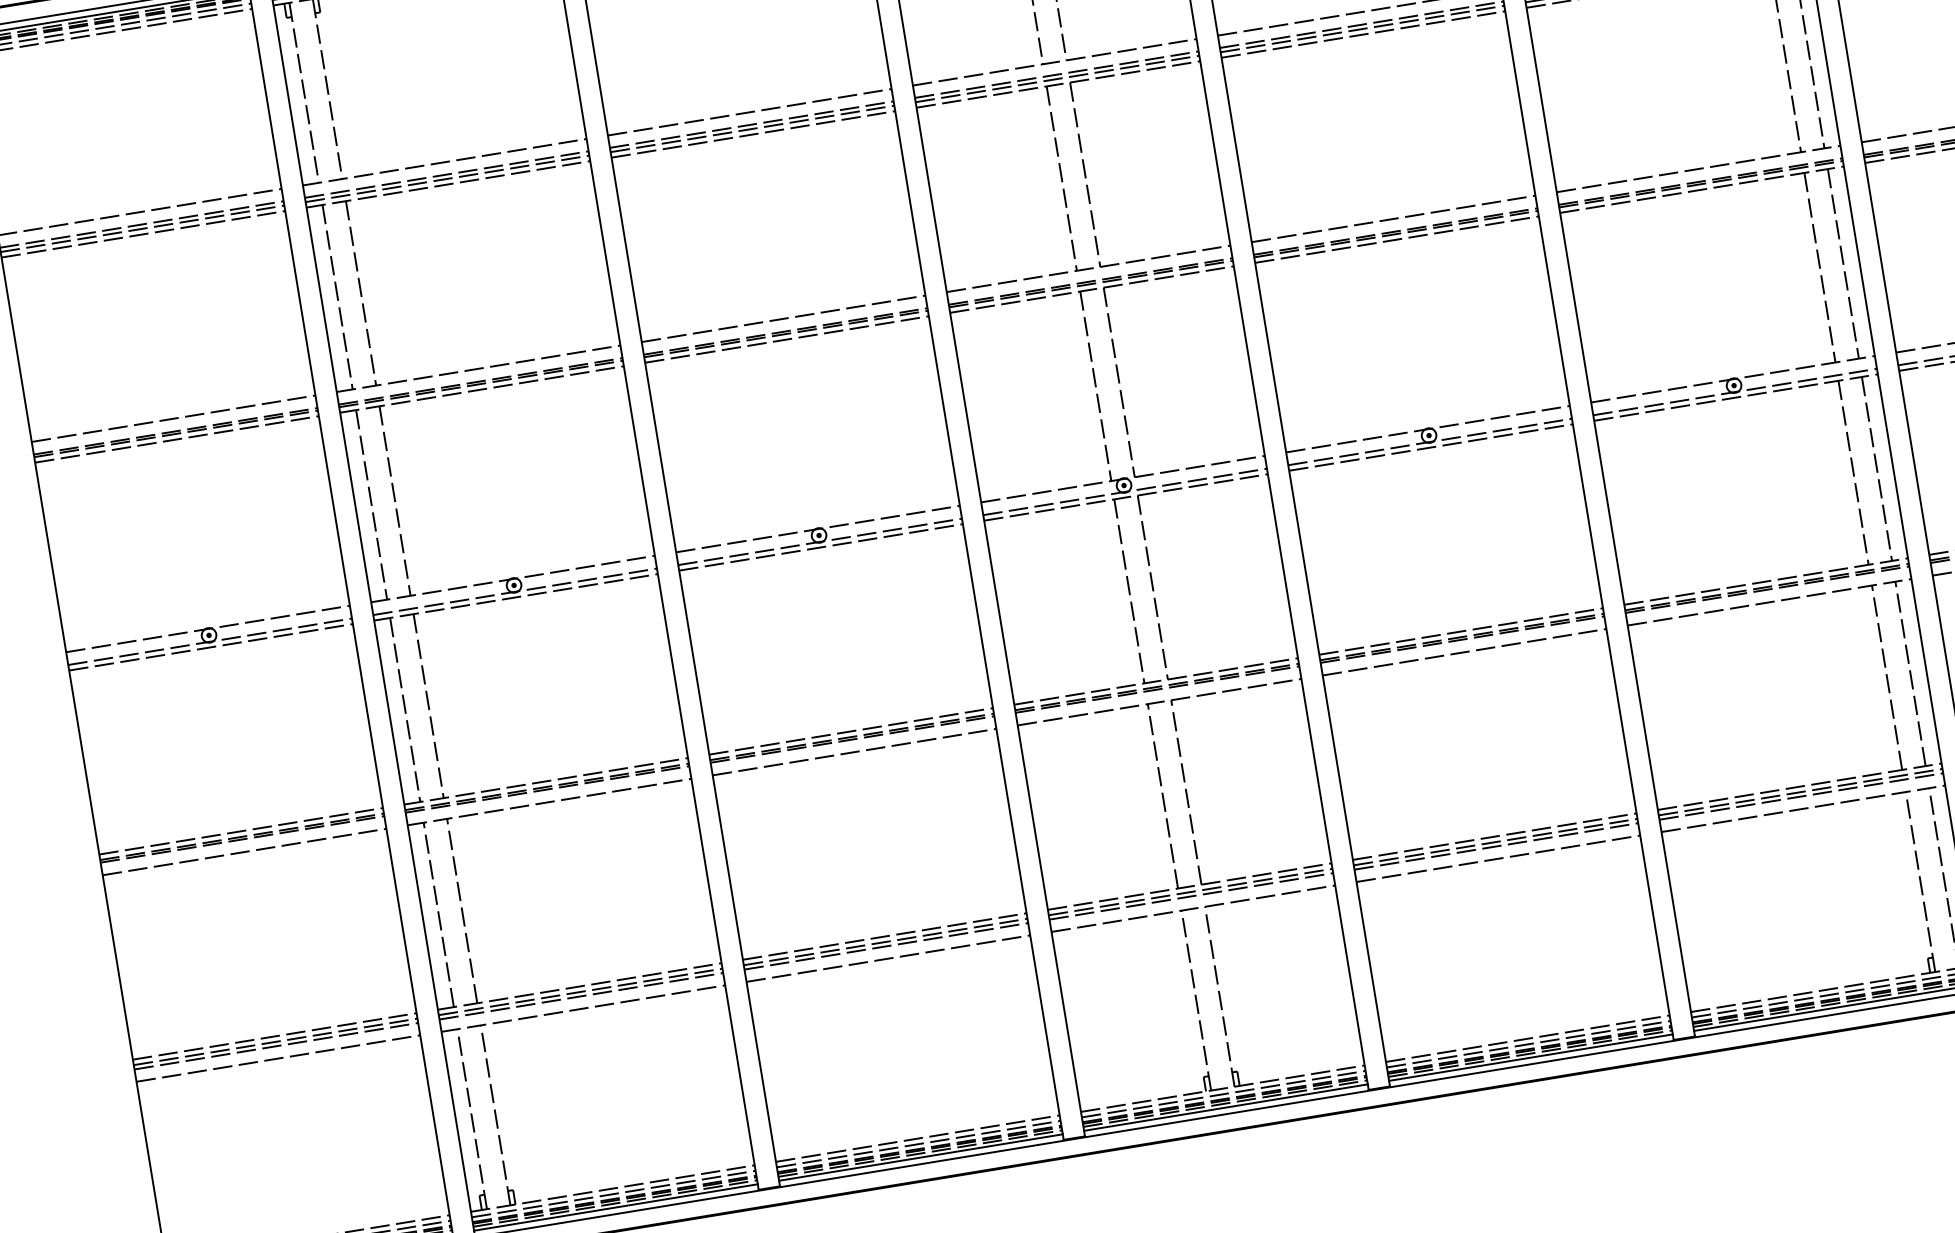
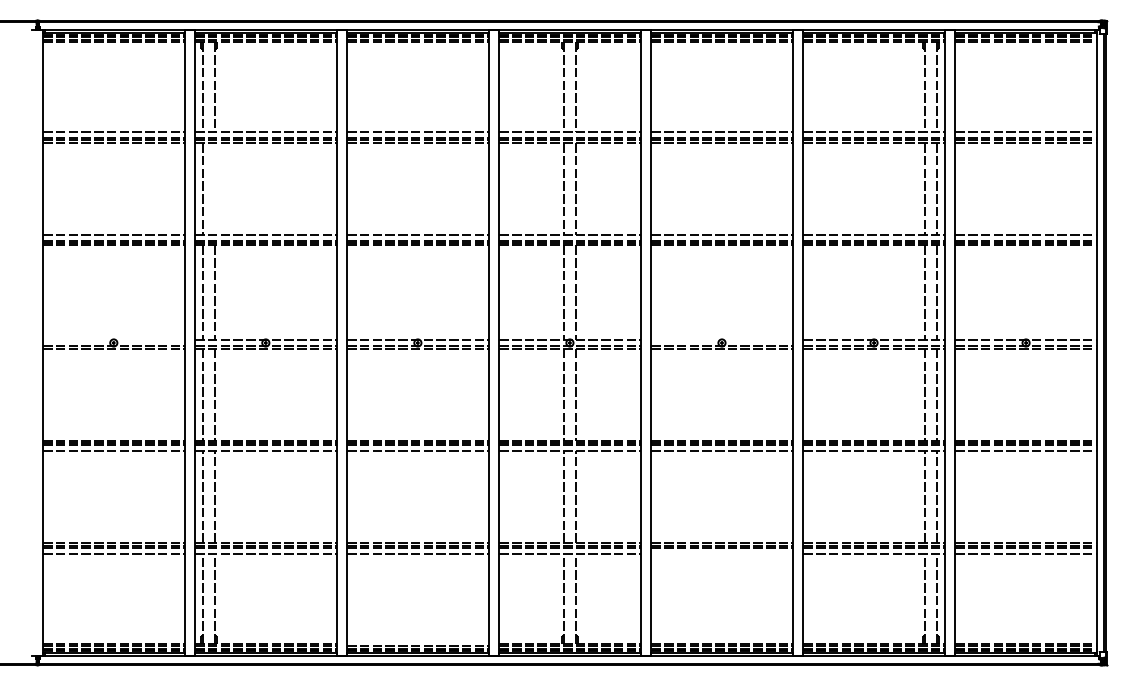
line: (360, 292) -> (214, 188), removed
line: (1426, 428) -> (721, 339), removed
line: (207, 628) -> (113, 339), removed
line: (1497, 858) -> (721, 553), removed
line: (916, 1138) -> (417, 643), removed

